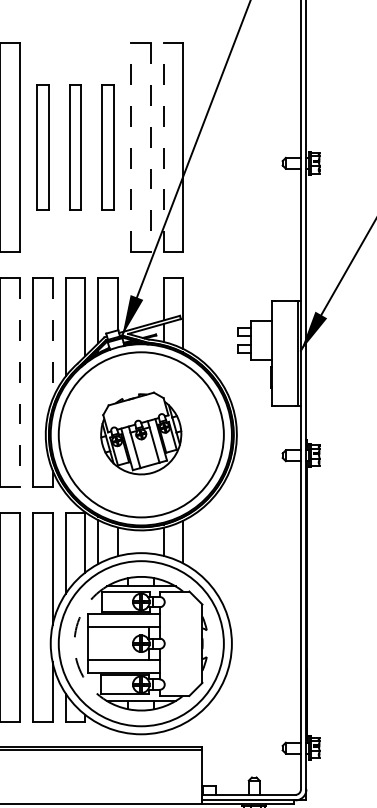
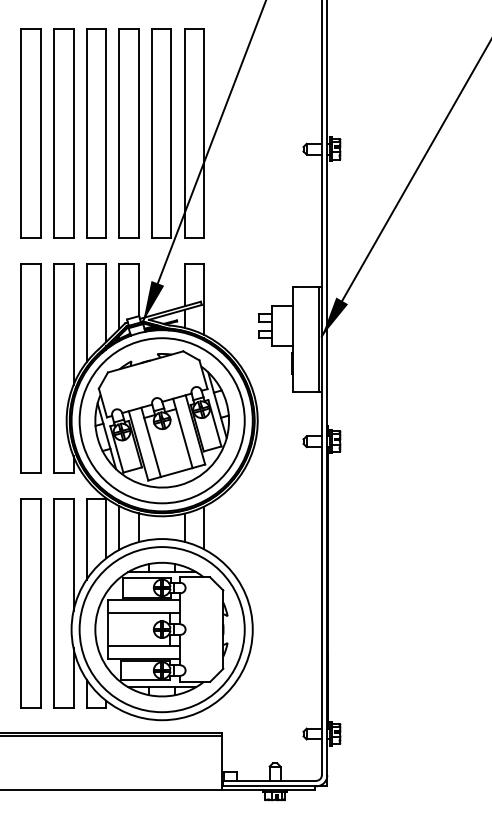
part: (42, 147) -> (63, 133), size x1.67
part: (75, 147) -> (96, 133), size x1.67
part: (107, 147) -> (128, 133), size x1.67
line: (130, 147) -> (151, 133), dashed -> solid
line: (163, 147) -> (184, 133), dashed -> solid
line: (150, 148) -> (171, 134), dashed -> solid
line: (52, 339) -> (73, 325), dashed -> solid
line: (19, 383) -> (40, 369), dashed -> solid
part: (140, 433) -> (161, 419), size x1.67
arc: (74, 643) -> (95, 629), dashed -> solid

